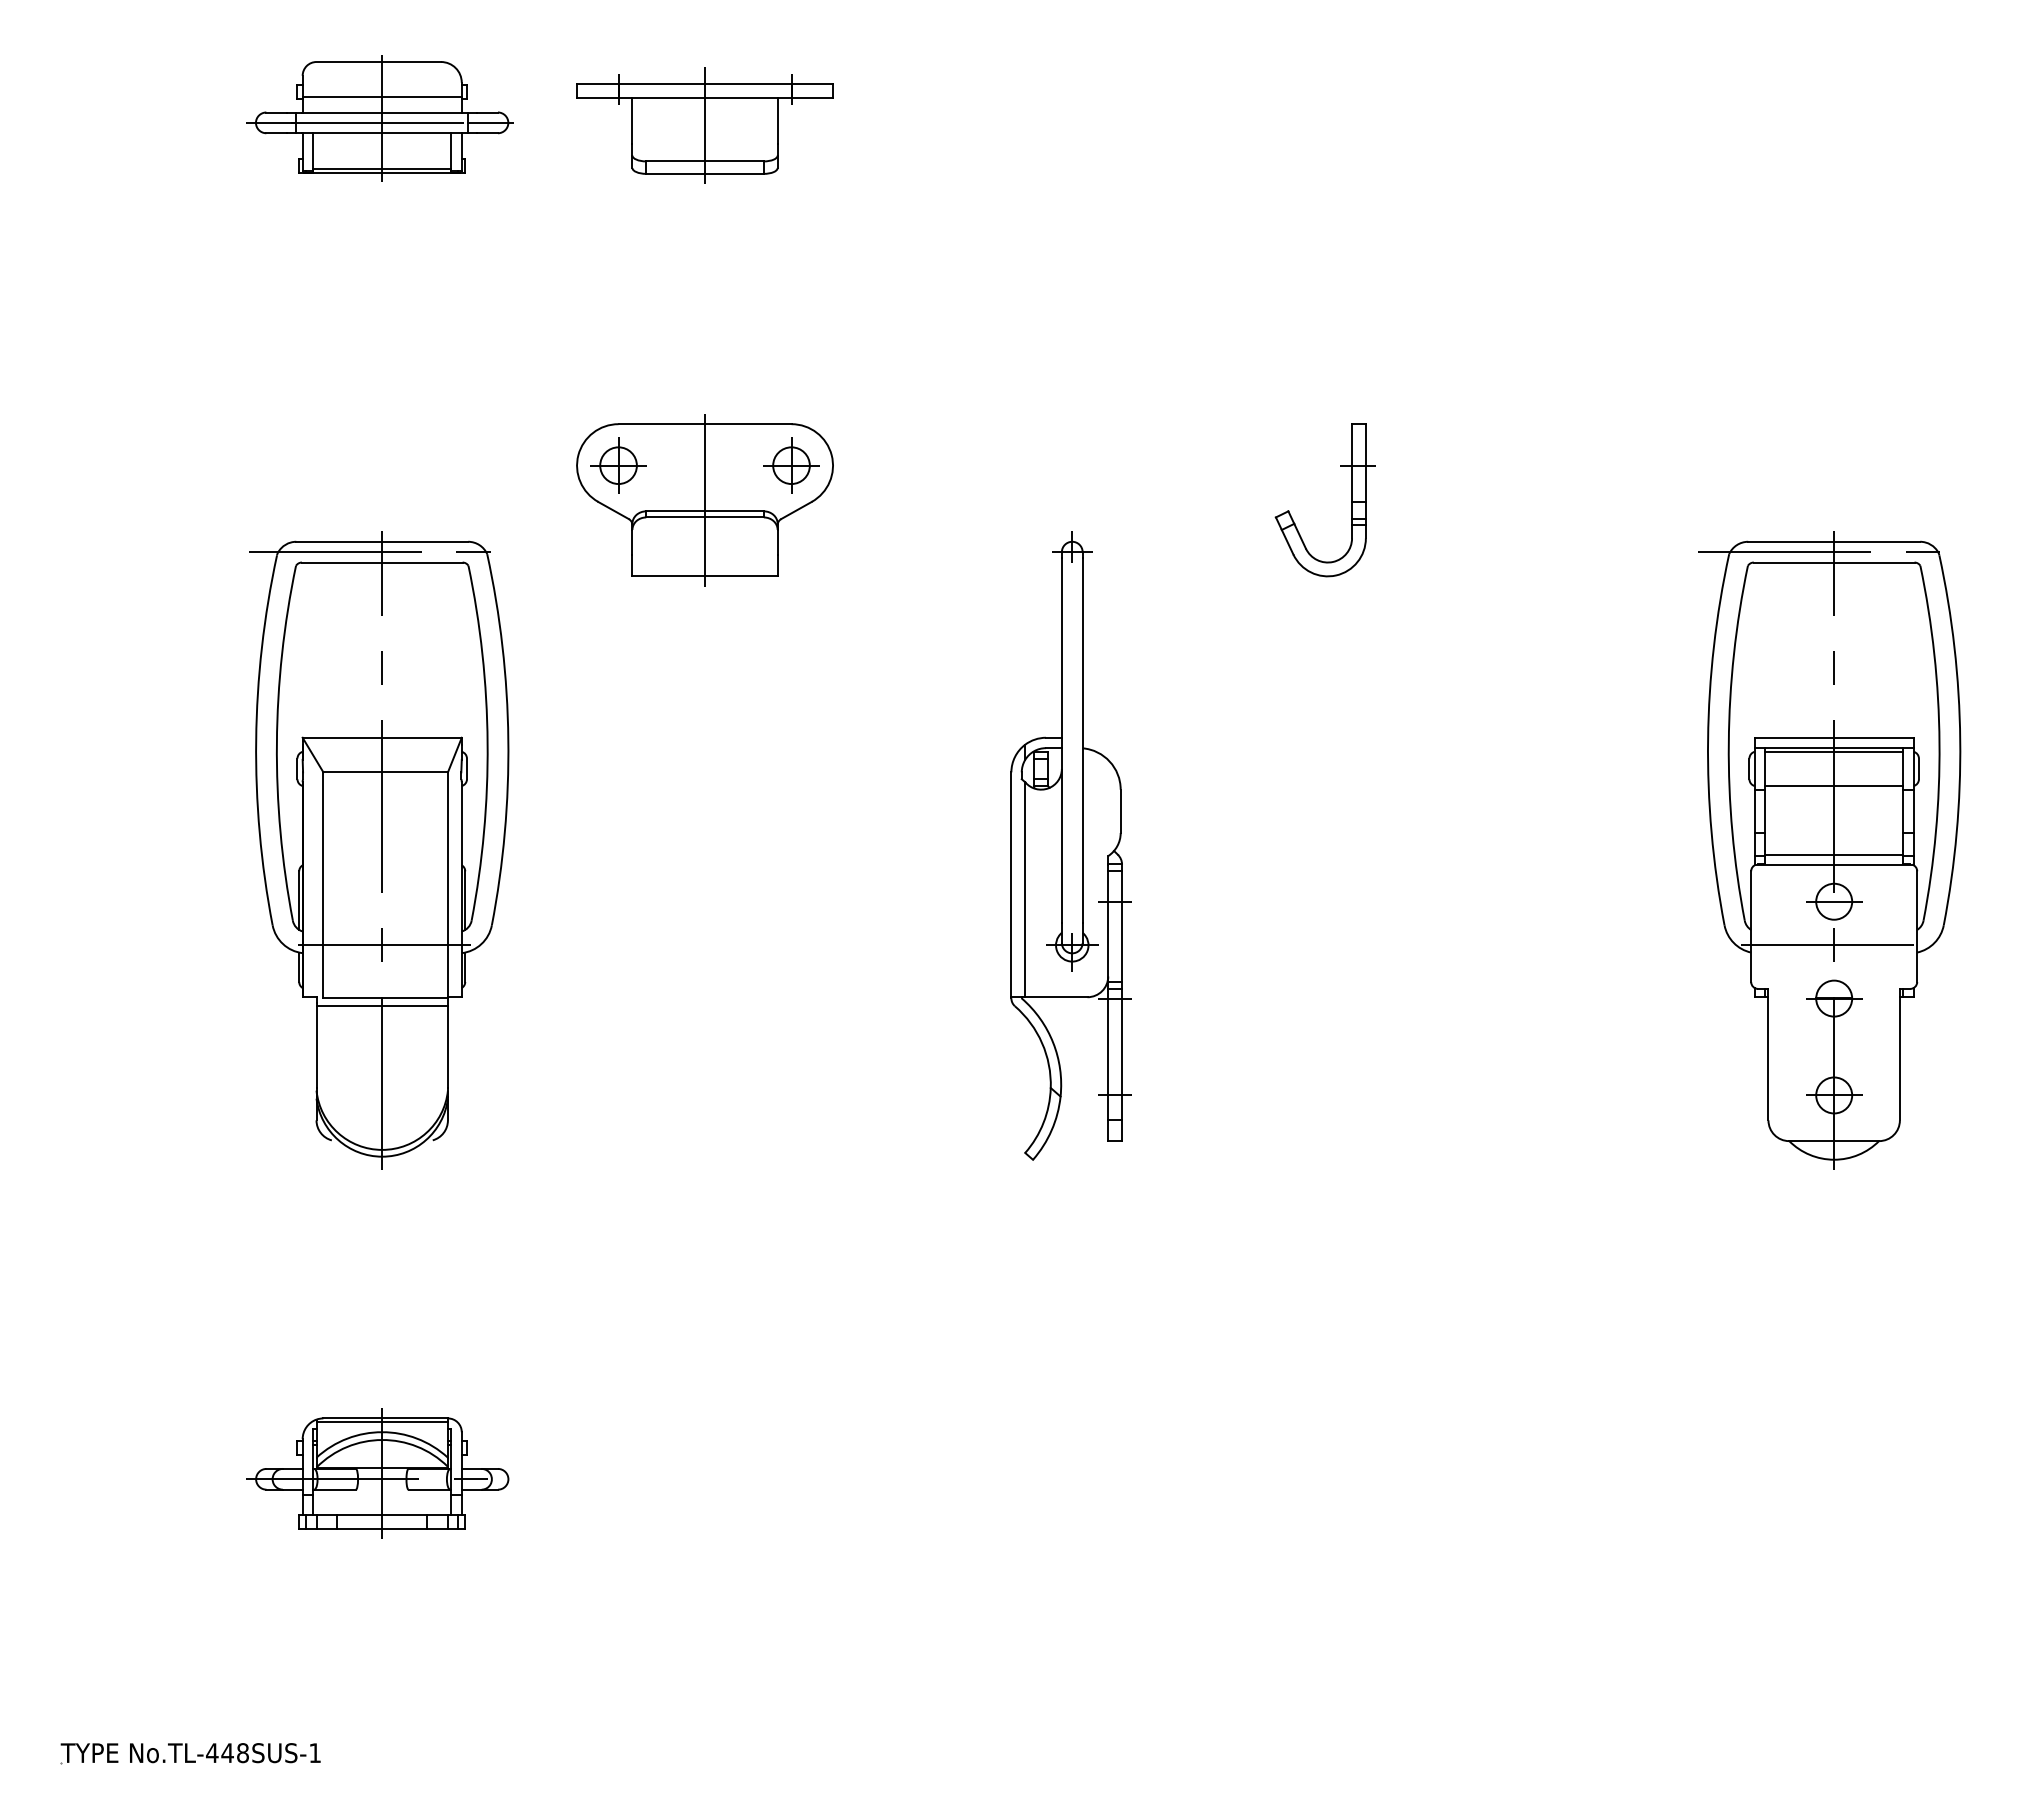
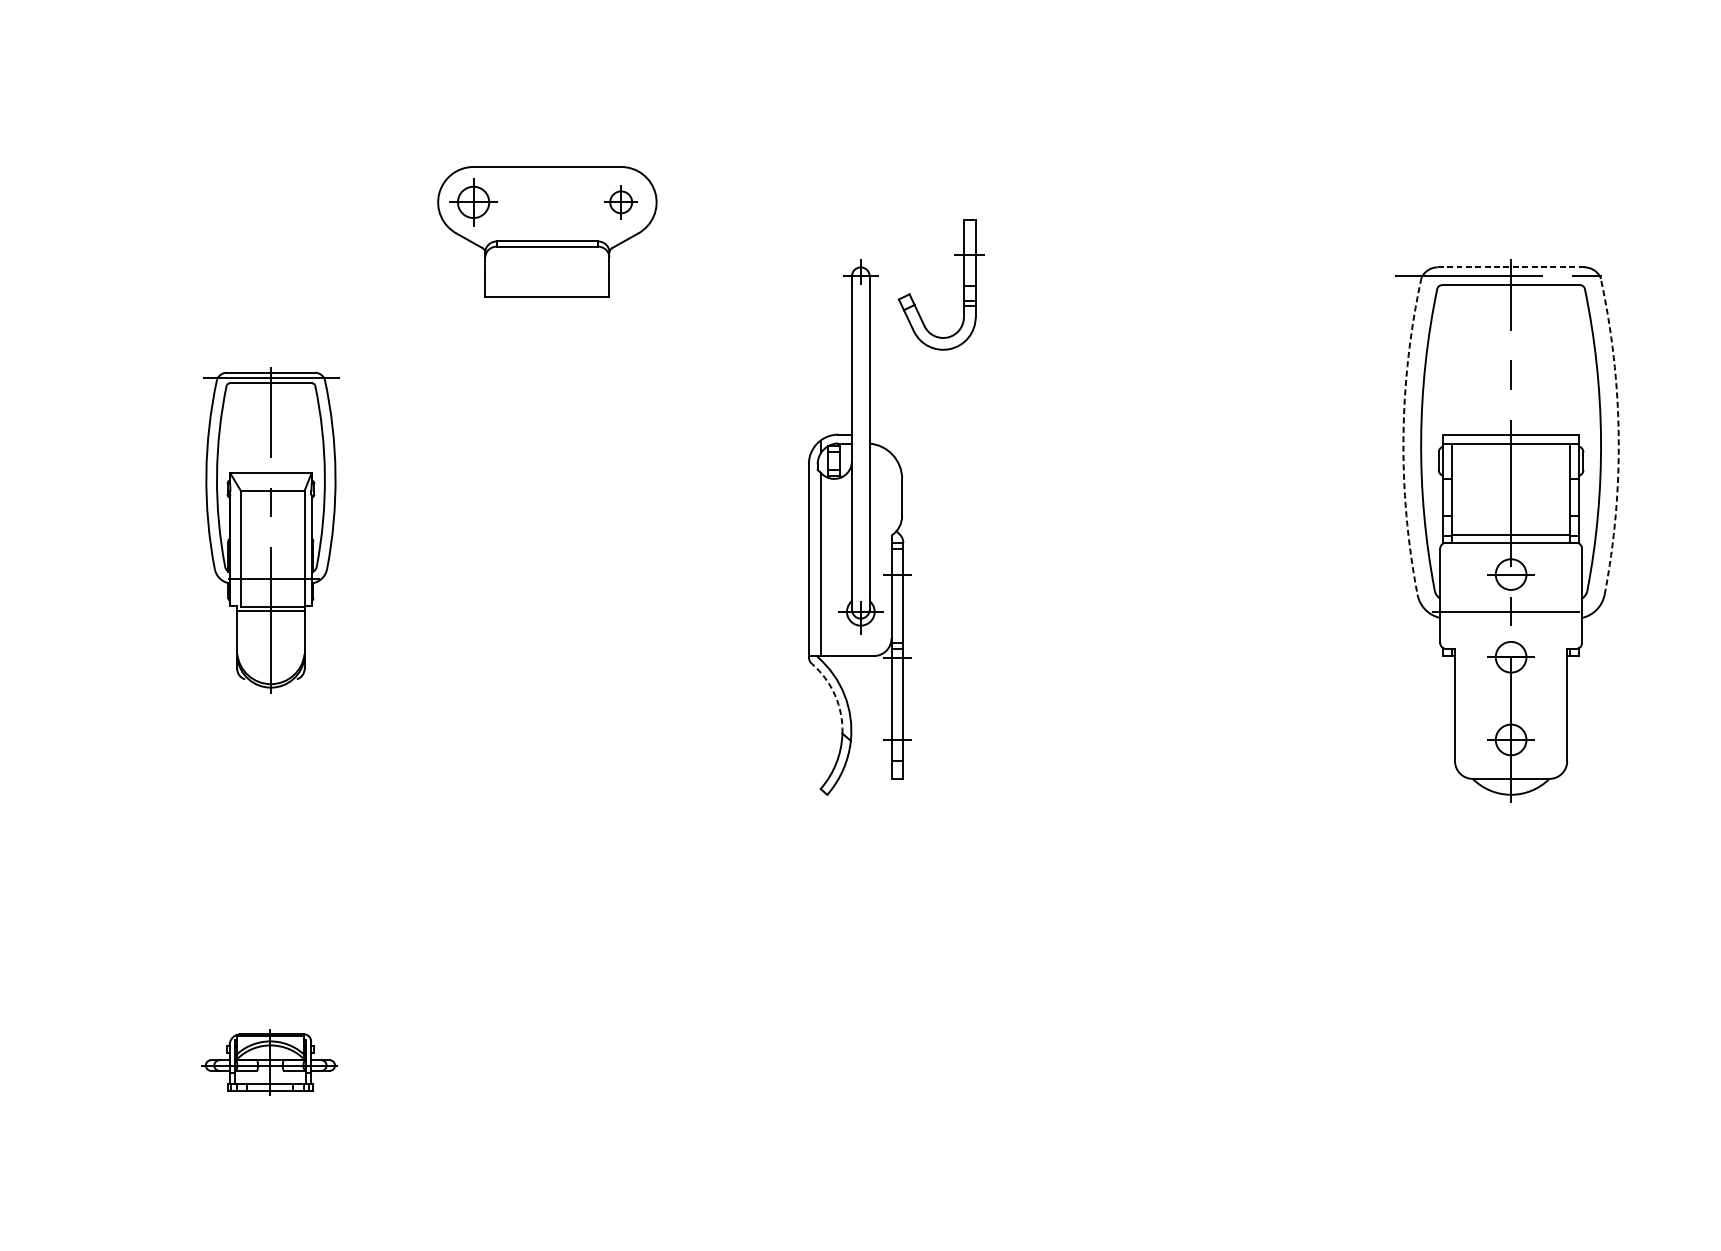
part: (791, 465) -> (621, 202), size x0.7
line: (705, 496) -> (547, 228), removed
part: (1351, 500) -> (963, 285), moved
line: (1834, 541) -> (1511, 267), solid -> dashed
arc: (1708, 739) -> (1403, 436), solid -> dashed
arc: (1960, 740) -> (1618, 436), solid -> dashed
line: (1834, 751) -> (1511, 446), removed
line: (1834, 786) -> (1511, 476), removed
part: (379, 850) -> (269, 530), size x0.6
arc: (1042, 1043) -> (835, 695), solid -> dashed
part: (377, 1473) -> (267, 1062), size x0.6

